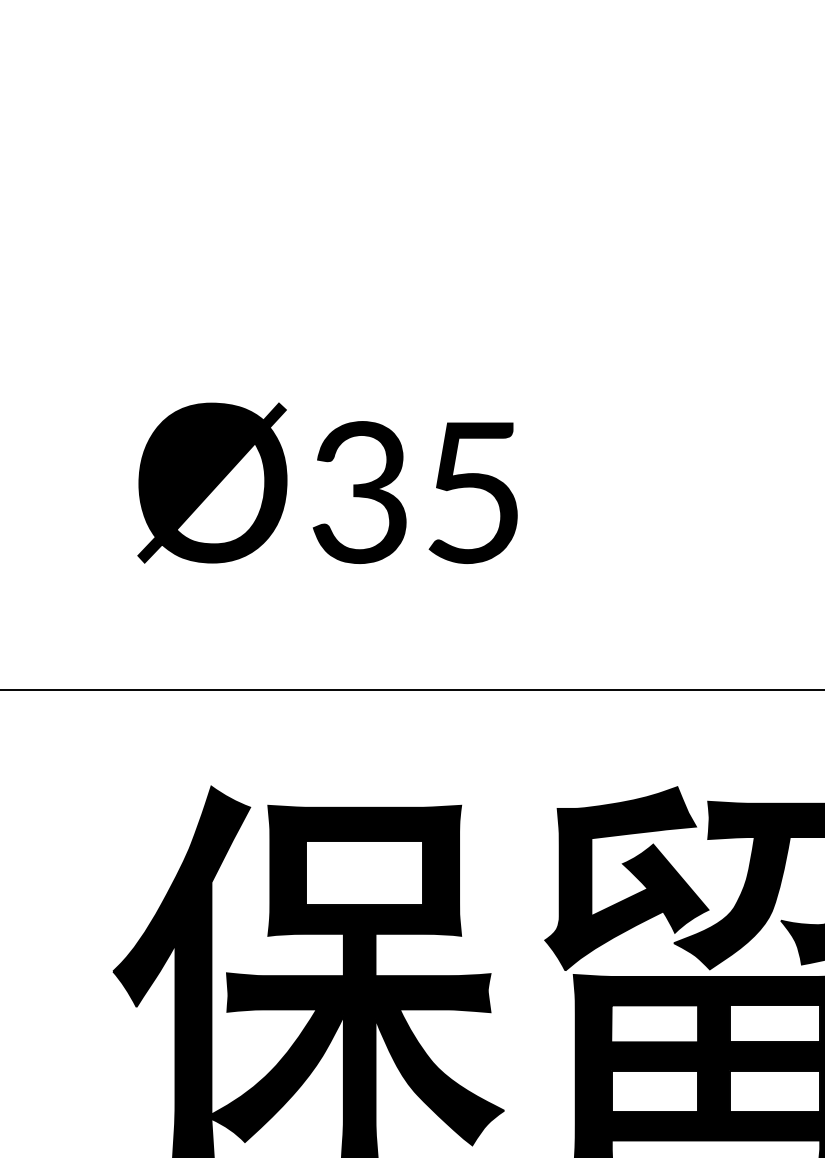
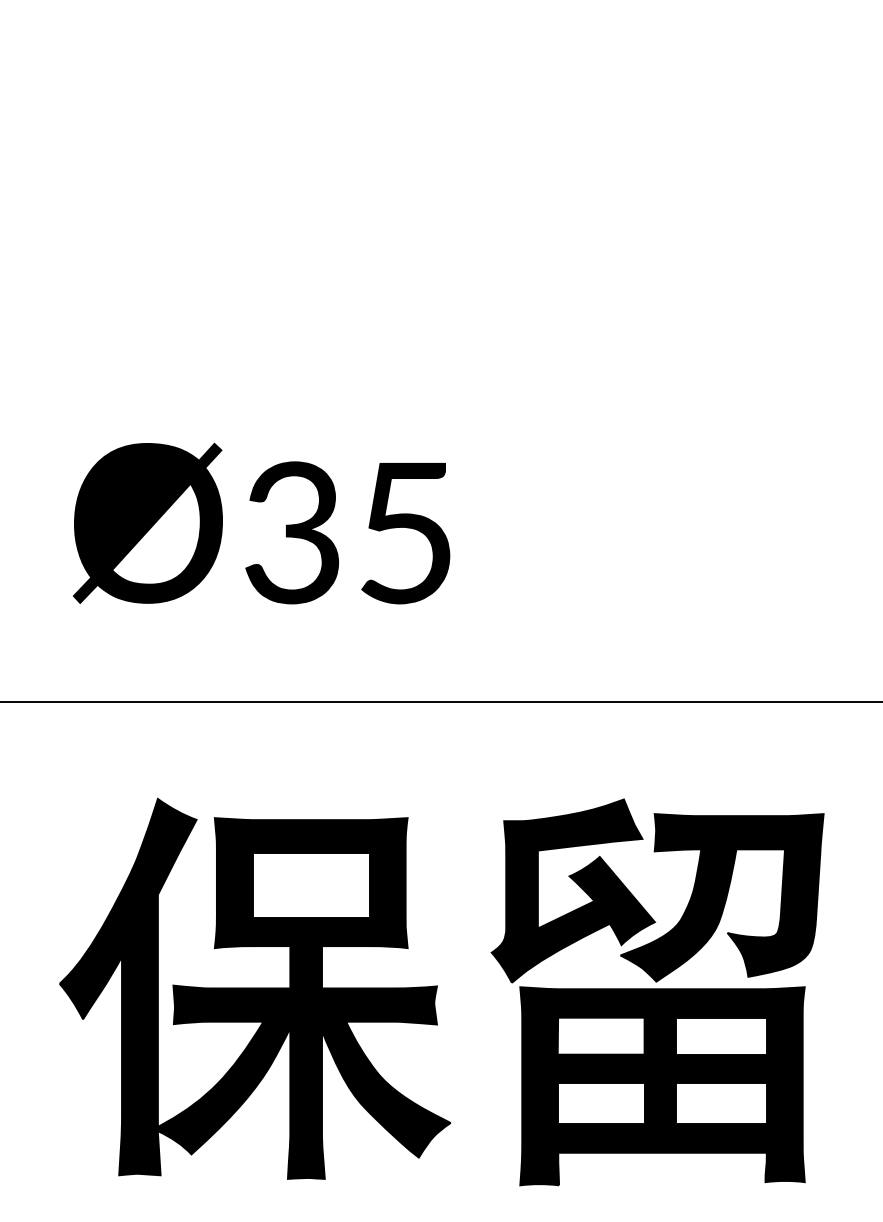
part: (212, 482) -> (147, 522), moved
text: (415, 492) -> (347, 532), moved

